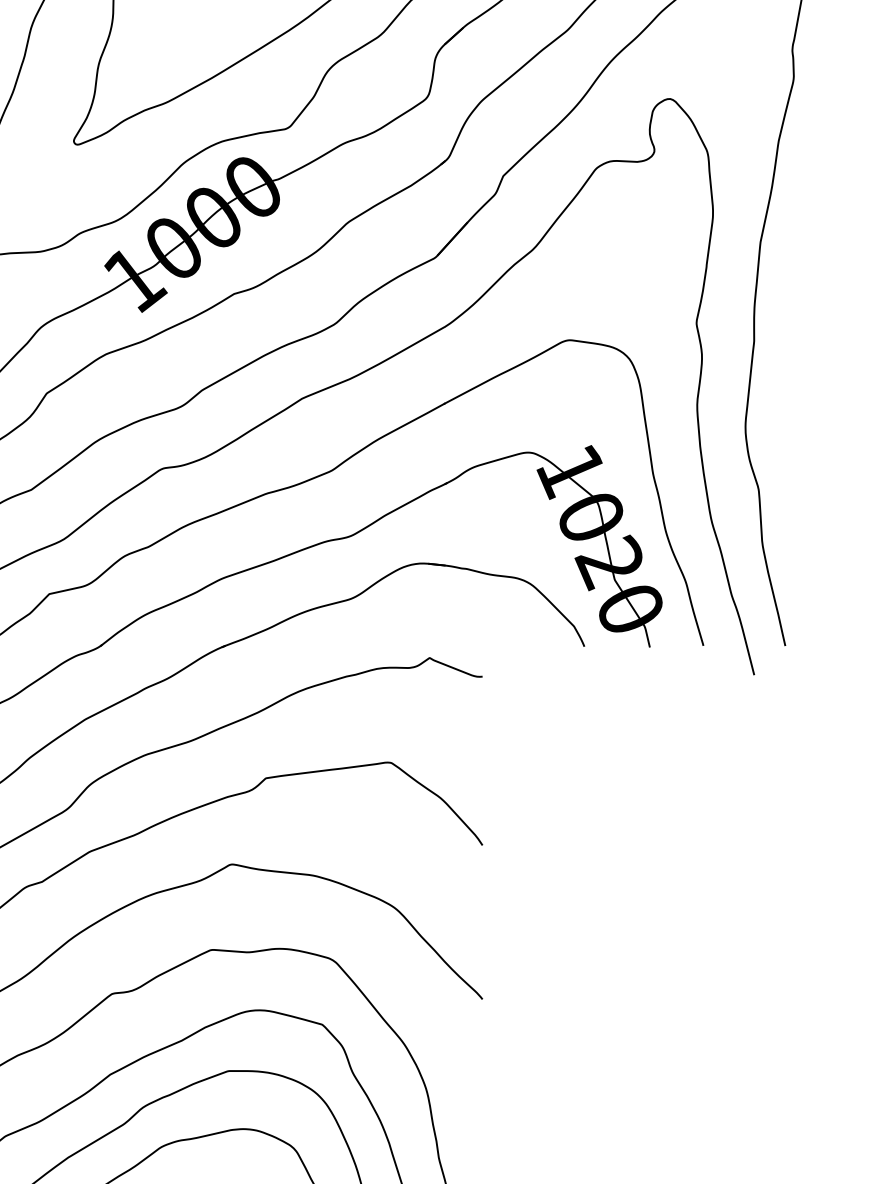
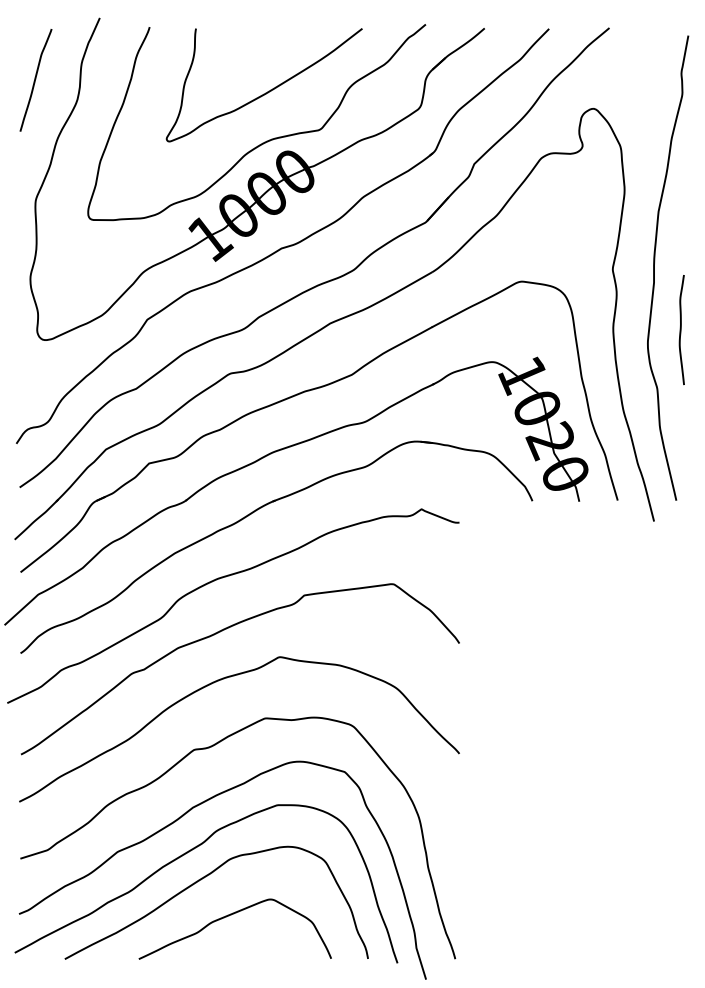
curve: (792, 408) -> (681, 330), added

